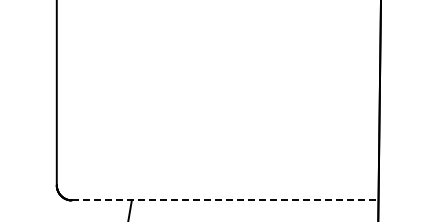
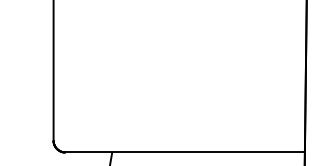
line: (225, 200) -> (185, 152), dashed -> solid

